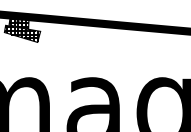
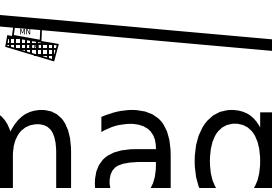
hatch: (19, 22) -> (27, 31), removed

